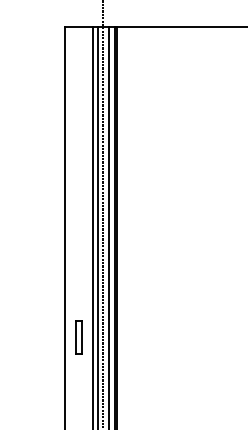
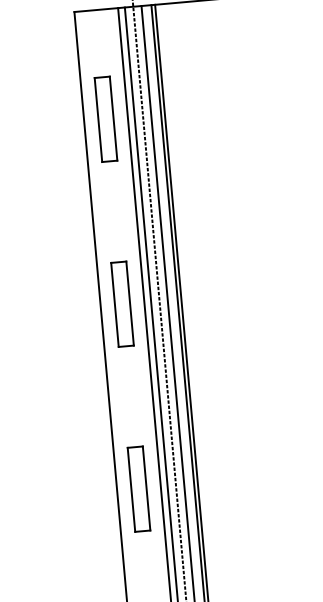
part: (78, 97) -> (104, 119), added
part: (78, 217) -> (121, 304), added
part: (78, 337) -> (137, 489), size x1.67

